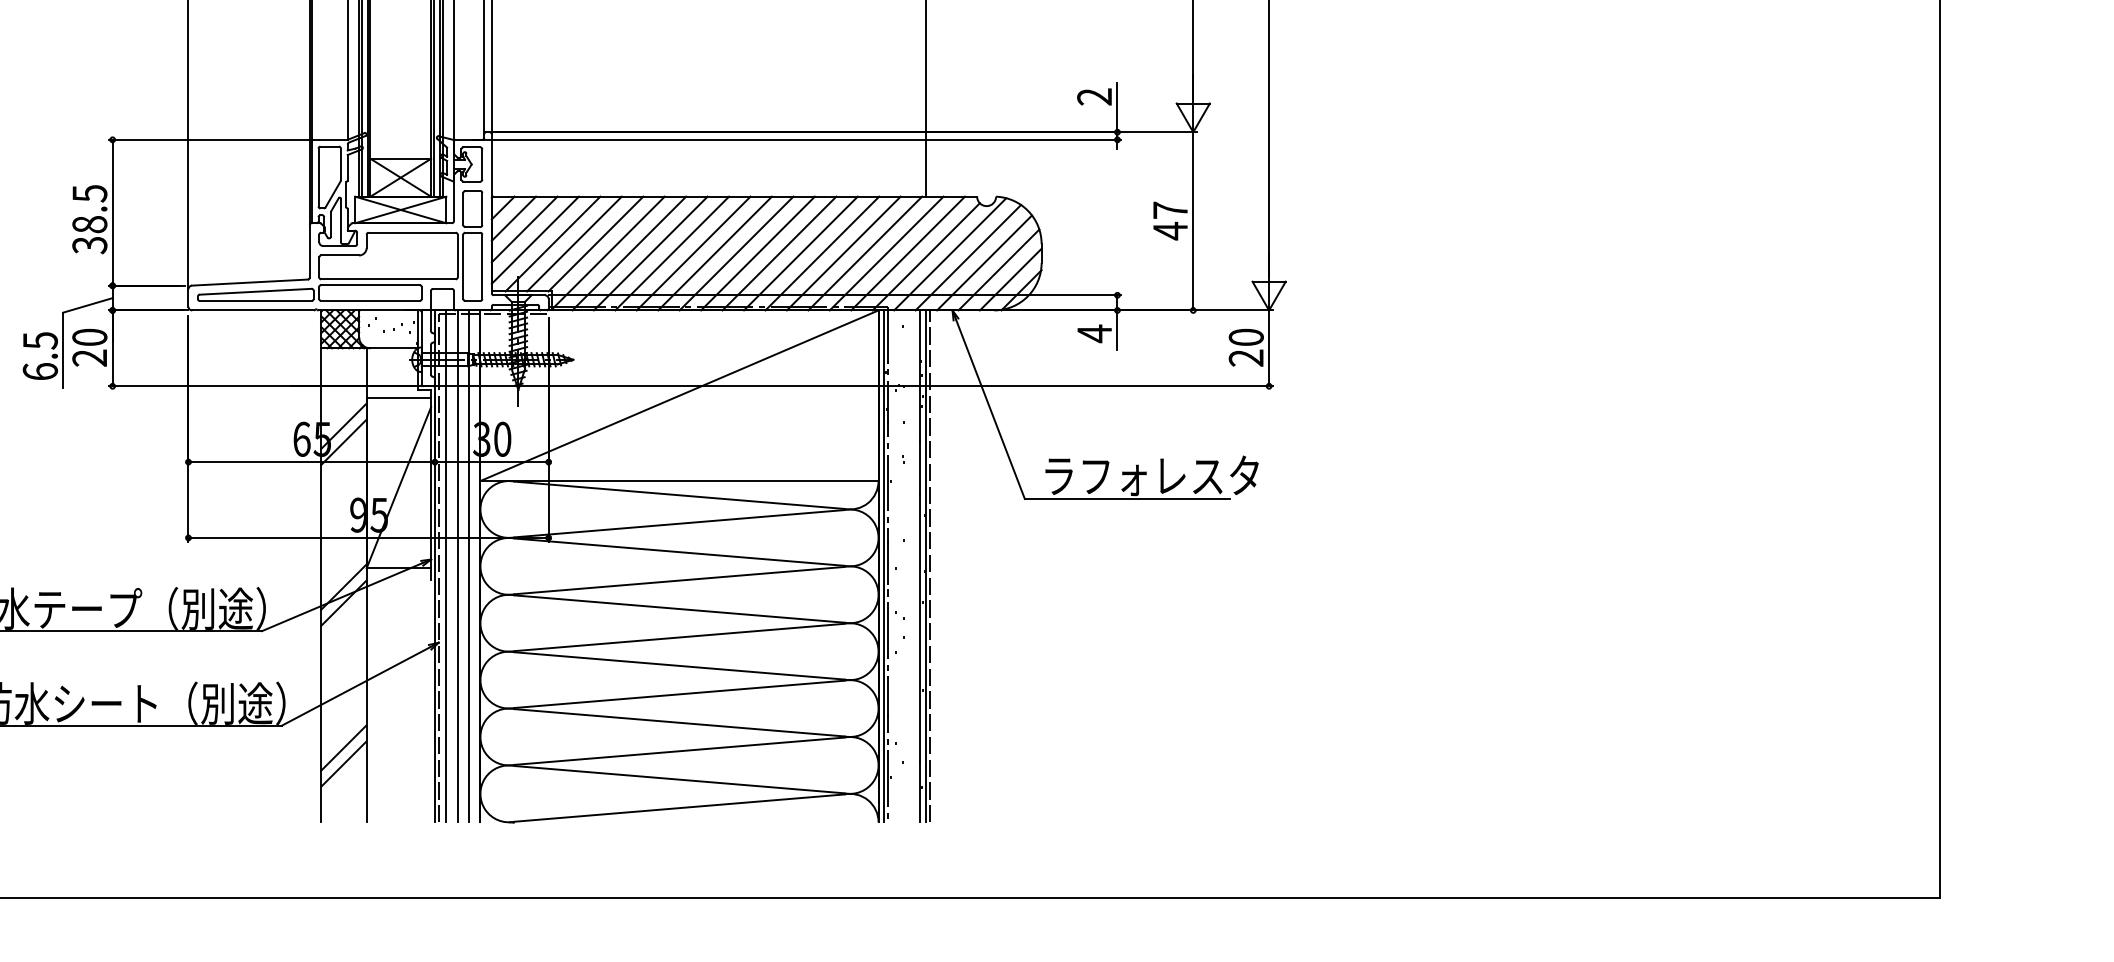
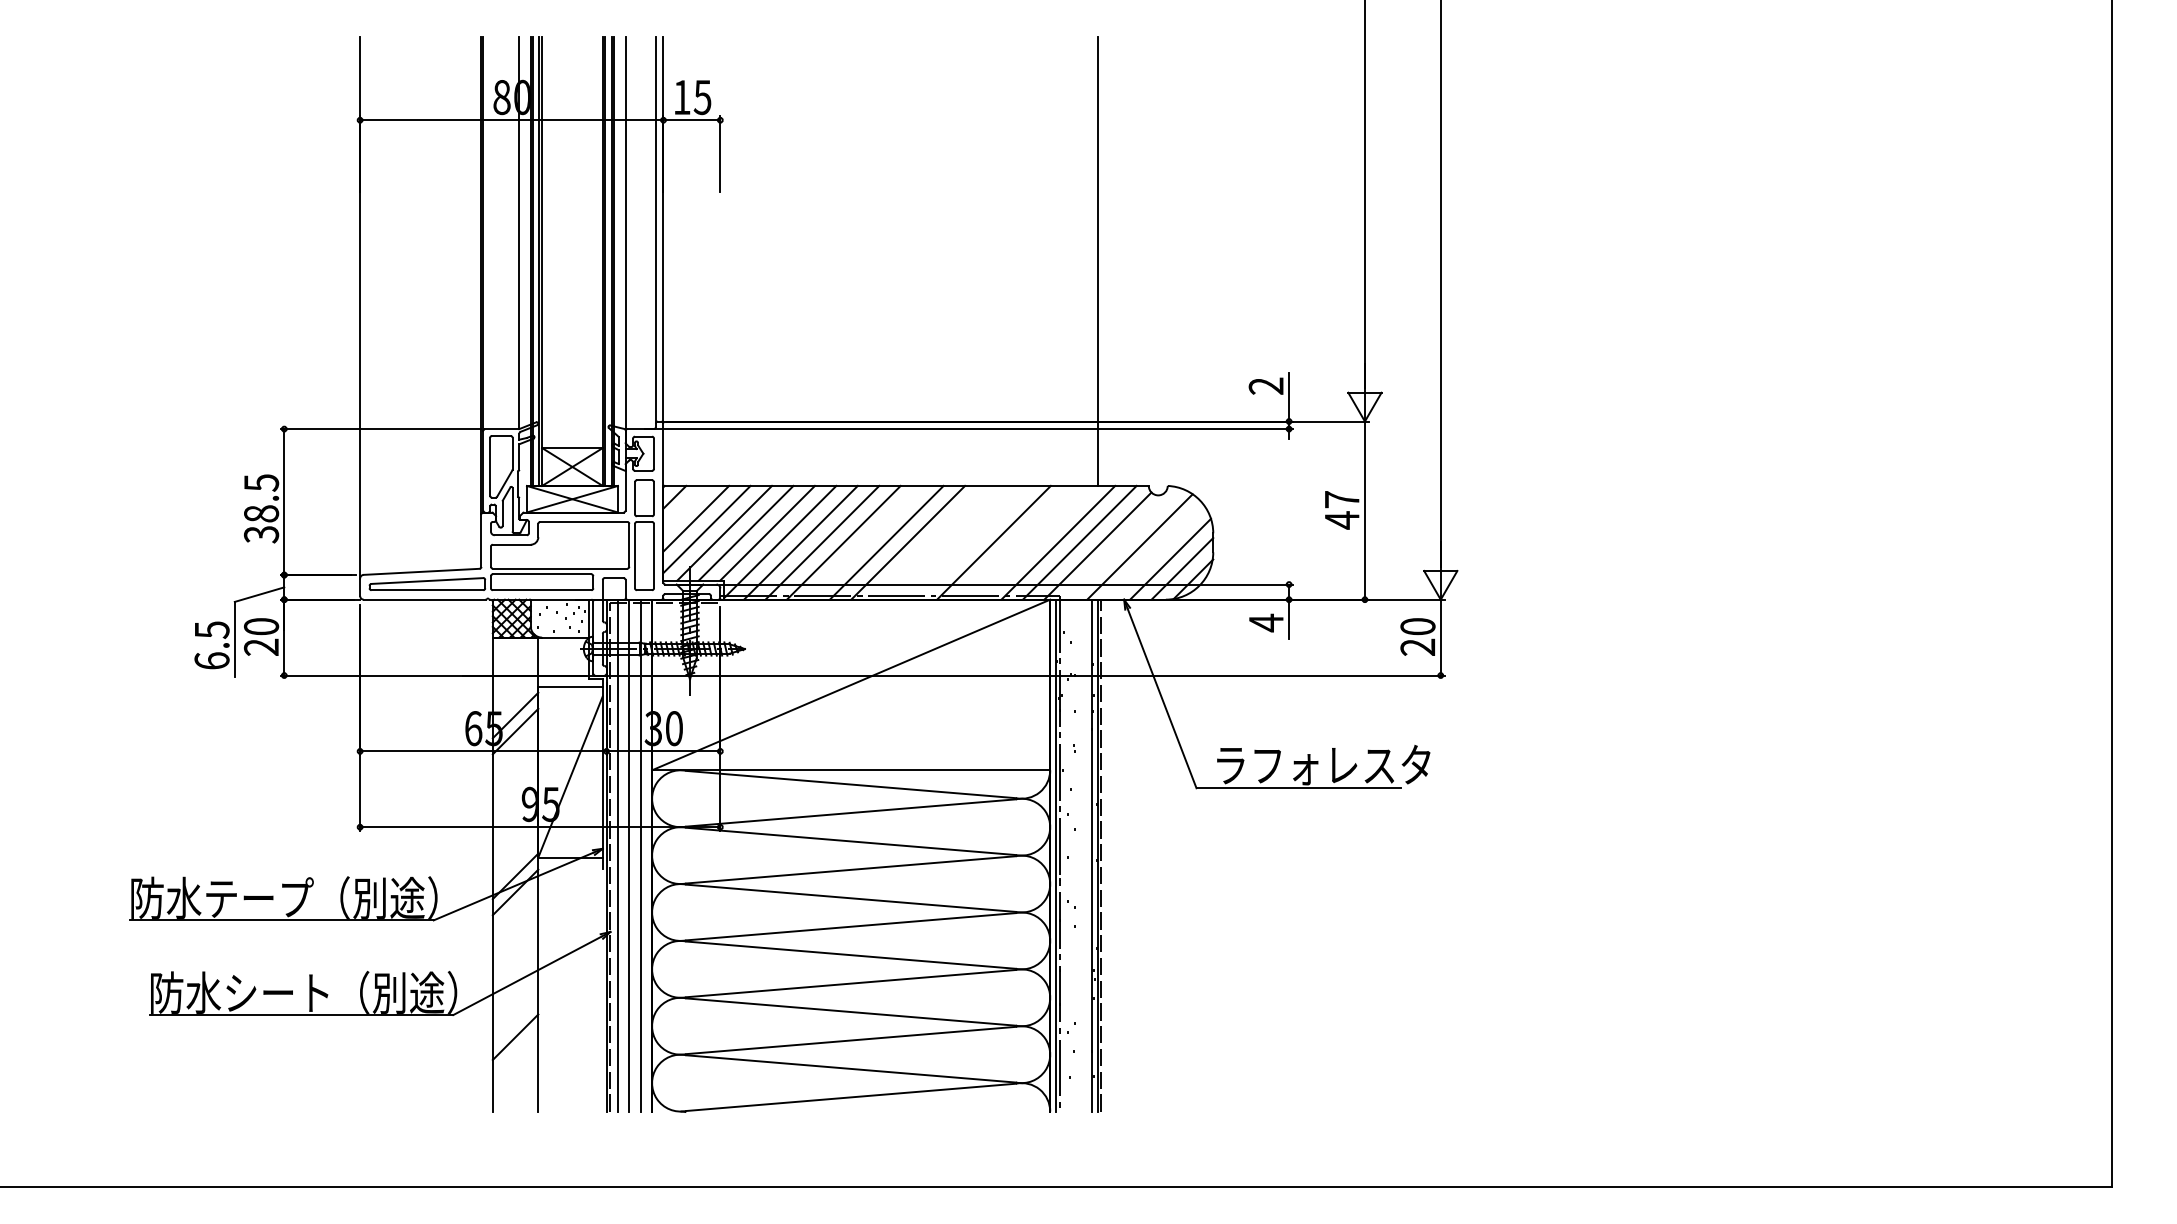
line: (513, 218) -> (685, 507), removed
line: (693, 253) -> (865, 542), removed
line: (757, 253) -> (929, 542), removed
line: (778, 253) -> (950, 542), removed
line: (800, 253) -> (972, 542), removed
line: (843, 253) -> (1015, 542), removed
line: (864, 253) -> (1036, 542), removed
line: (949, 254) -> (1121, 543), removed
line: (983, 262) -> (1155, 551), removed
line: (343, 764) -> (515, 1053), removed

